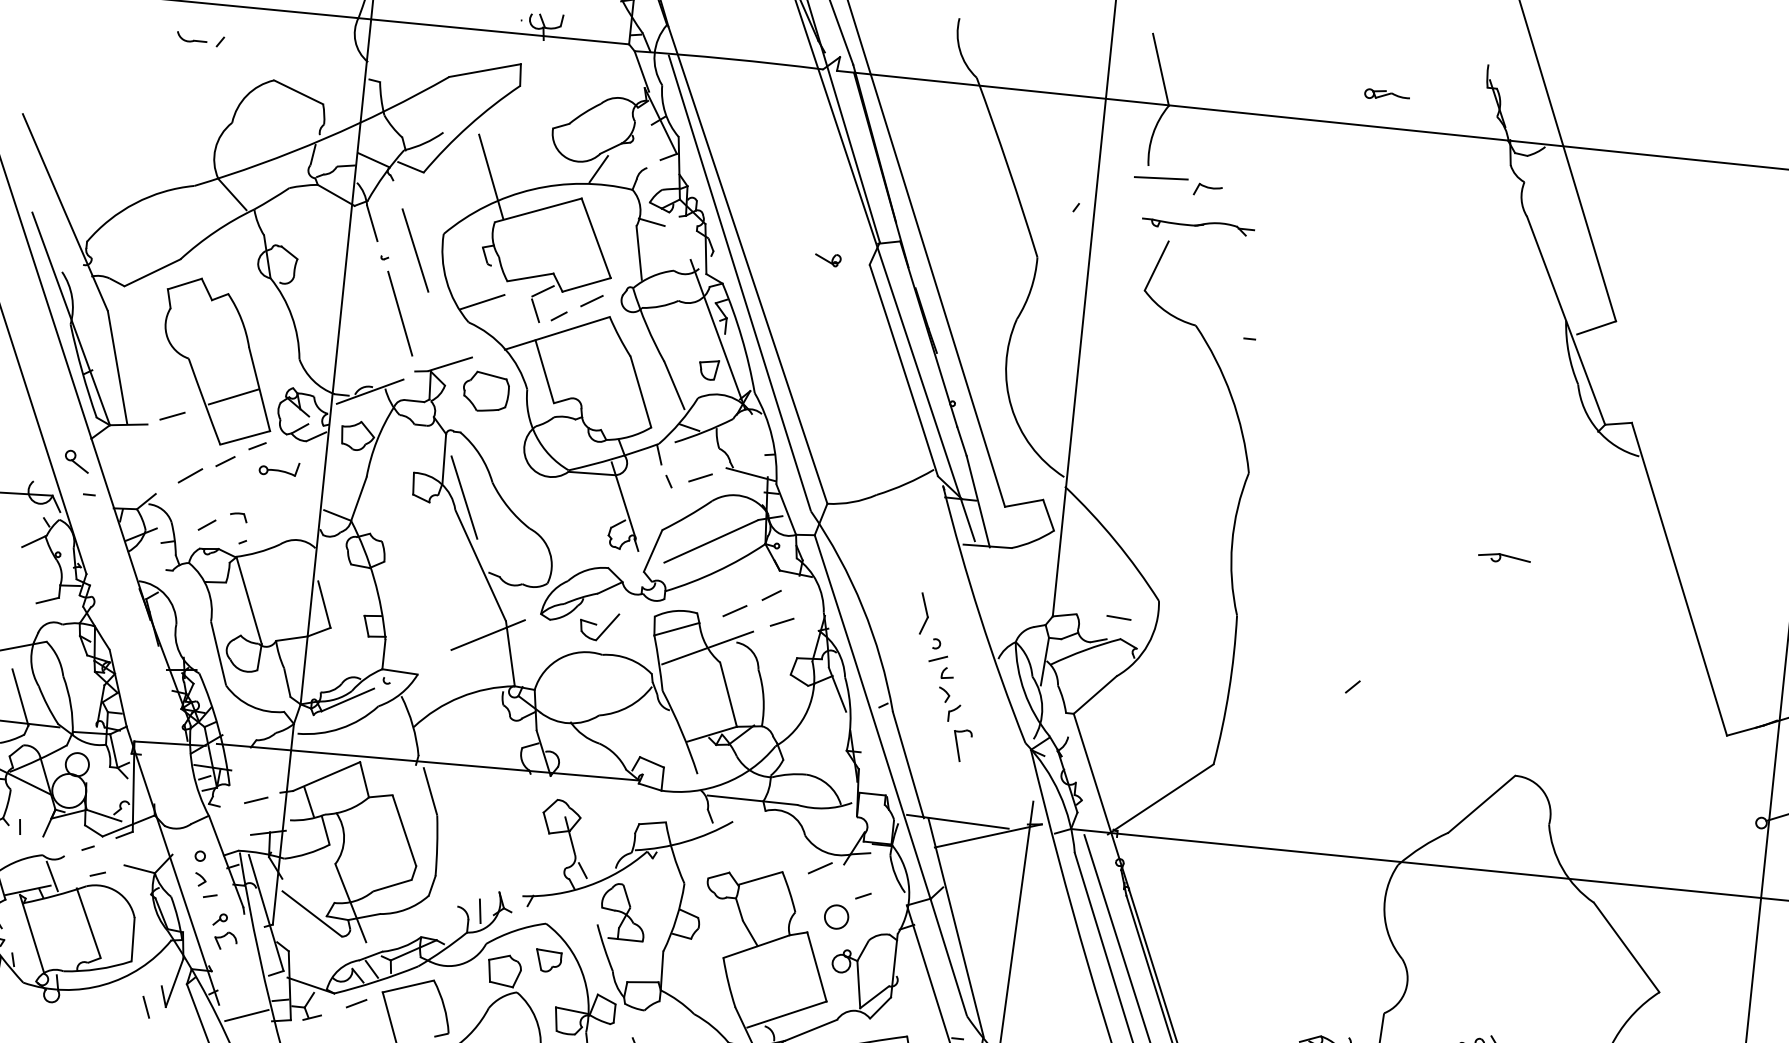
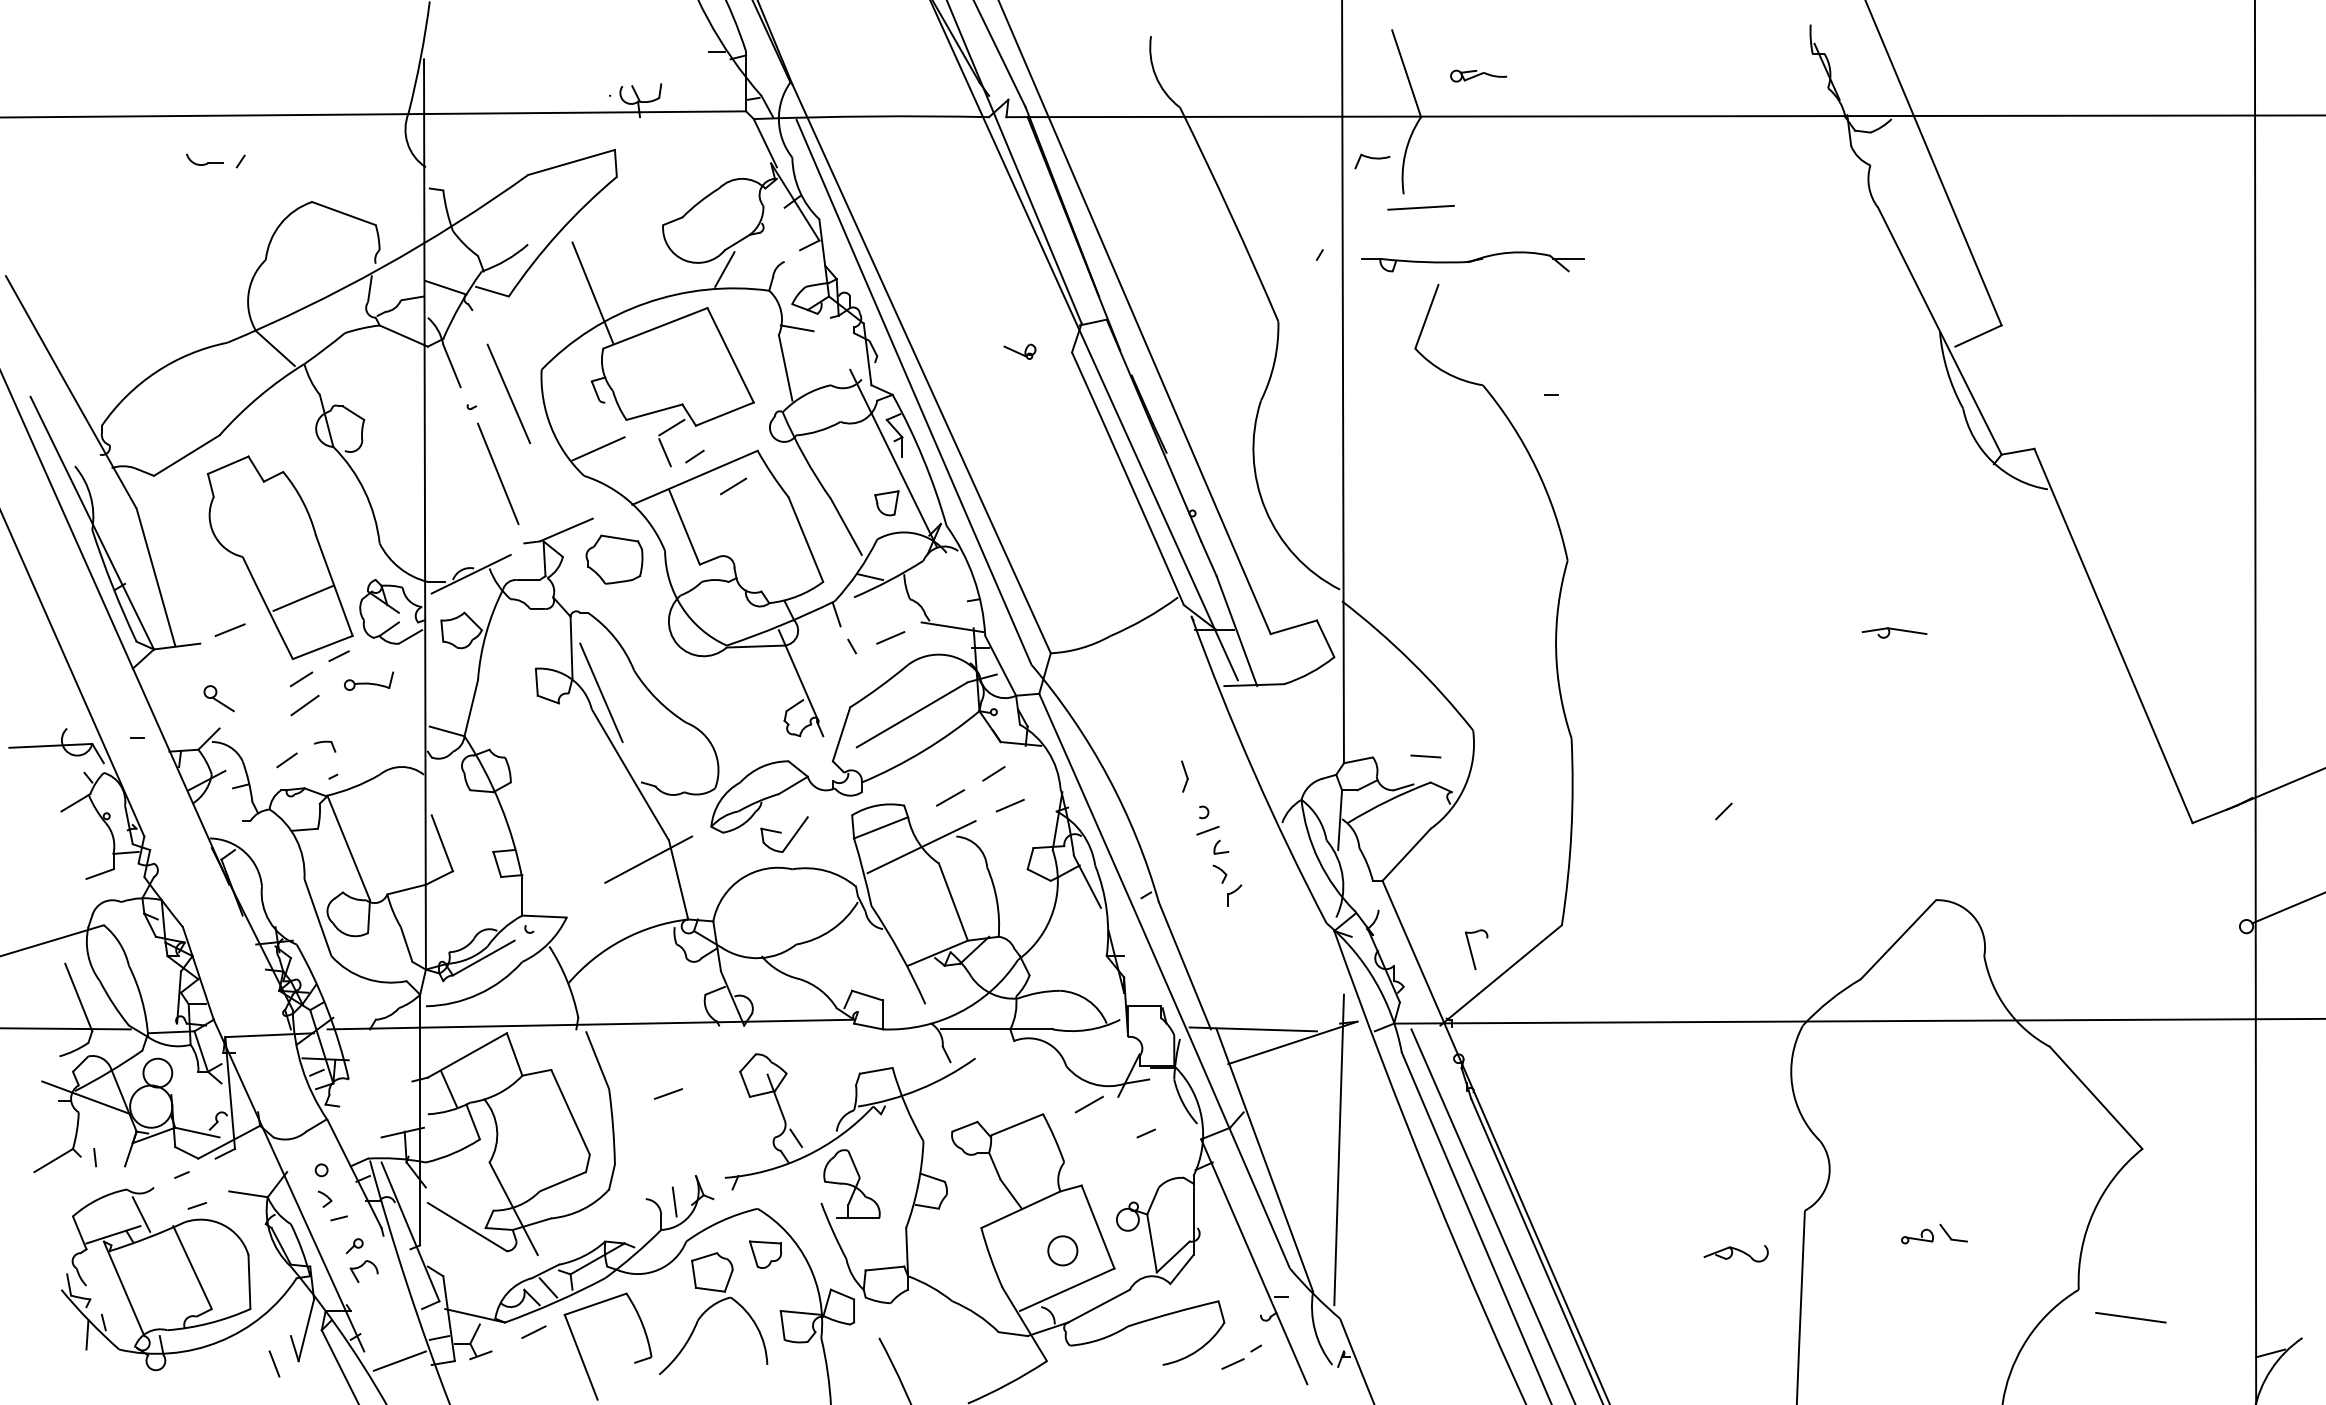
part: (1387, 95) -> (1478, 75), moved
part: (1208, 190) -> (1372, 161), moved
part: (1198, 225) -> (1473, 261), size x1.6
line: (591, 301) -> (733, 486), moved
part: (76, 461) -> (218, 698), moved
line: (190, 475) -> (304, 705), moved
part: (924, 613) -> (1184, 776), size x0.6
part: (961, 745) -> (1476, 949), moved
line: (256, 799) -> (668, 1093), moved
circle: (836, 916) -> (1062, 1250), moved

